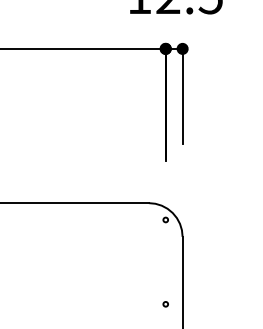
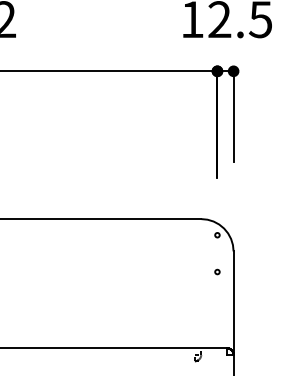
part: (165, 303) -> (217, 271), moved

